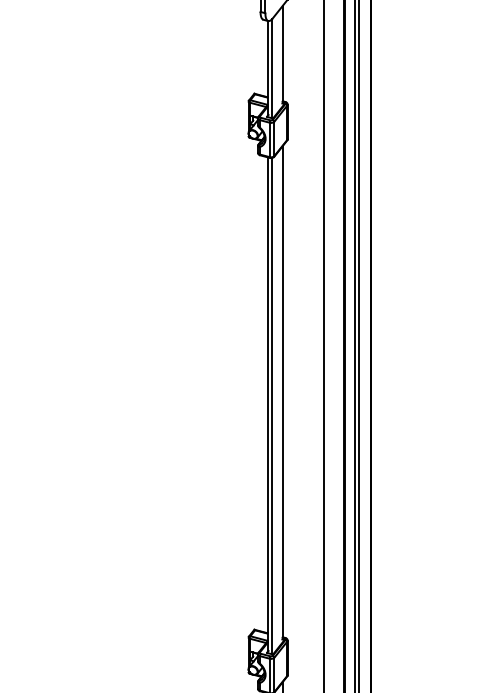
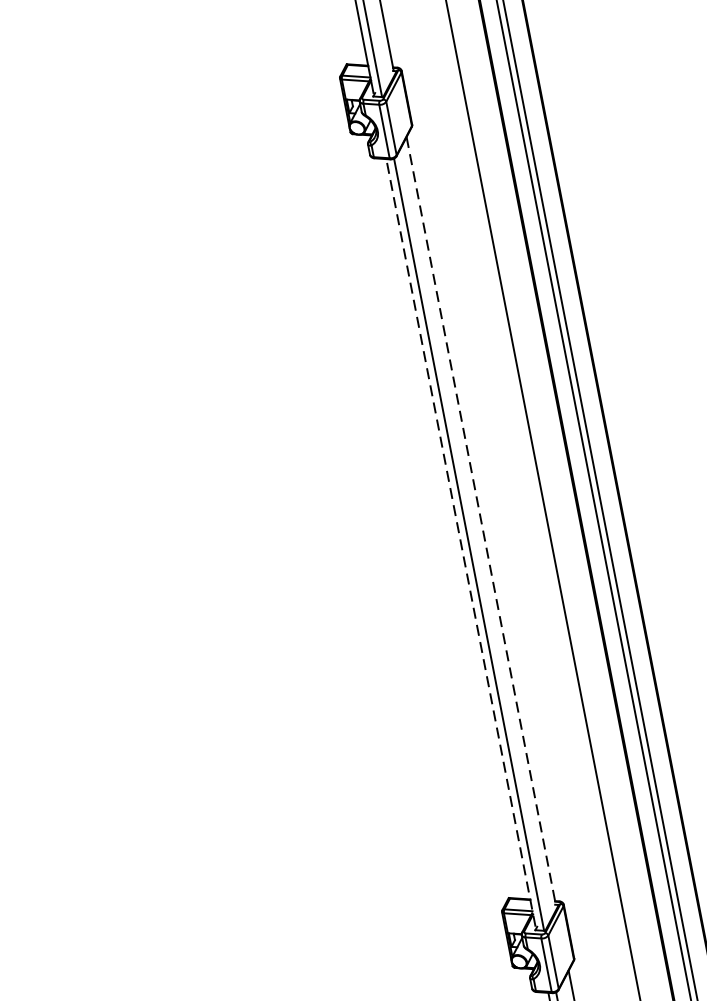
line: (282, 393) -> (481, 522), solid -> dashed
line: (267, 404) -> (461, 543), solid -> dashed

